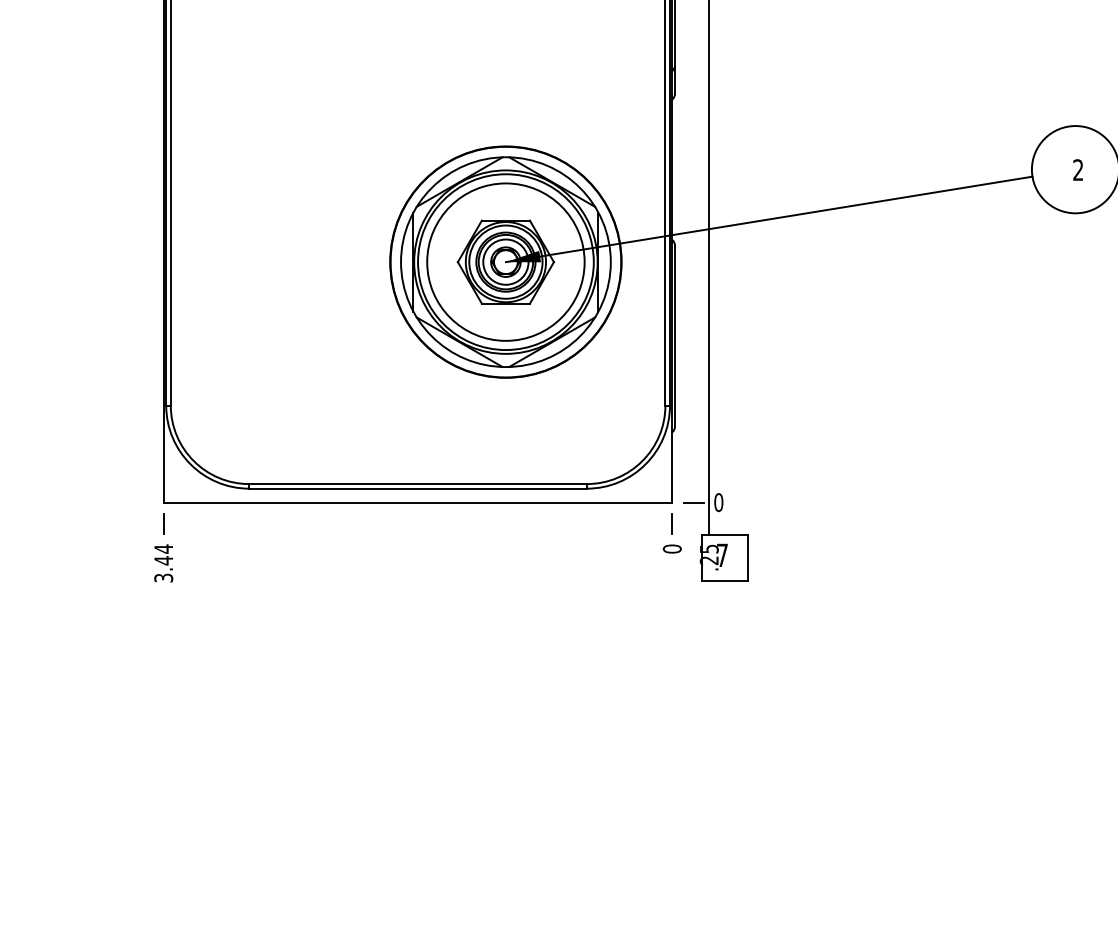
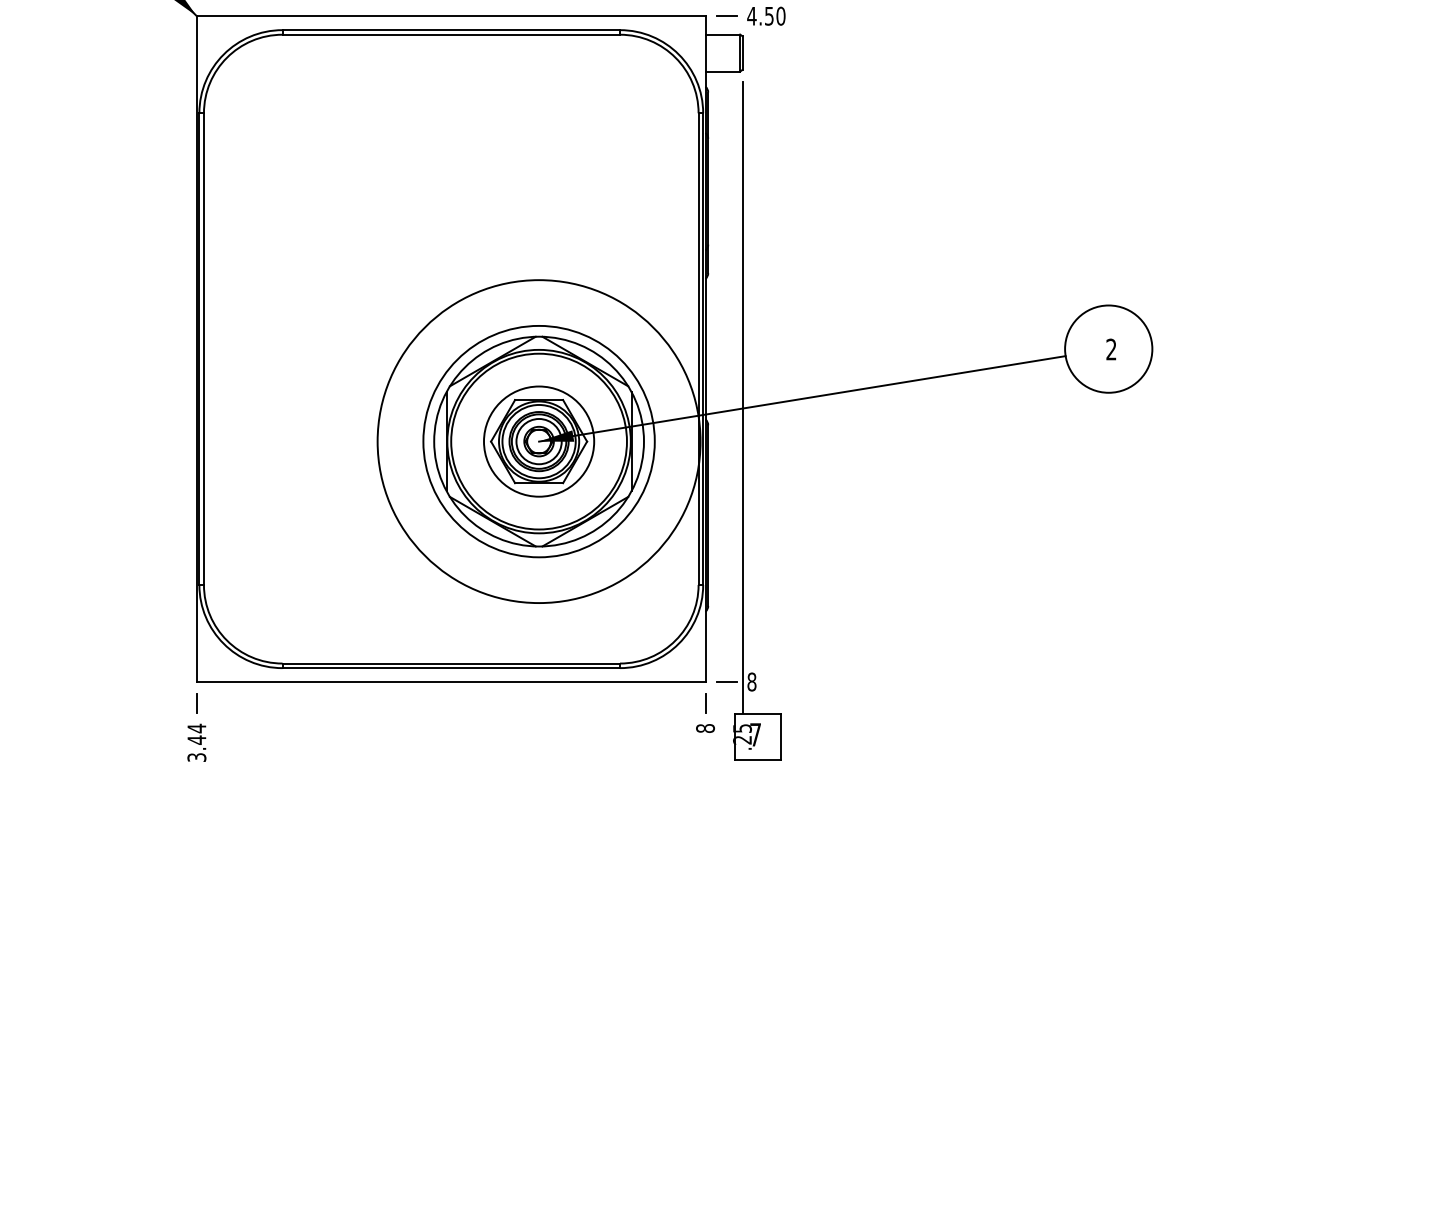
circle: (505, 262) -> (538, 441), size x0.7
circle: (505, 262) -> (538, 441), size x1.4
text: (718, 502) -> (751, 681), 0 -> 8
text: (672, 549) -> (705, 728), 0 -> 8

